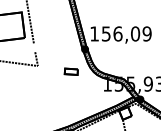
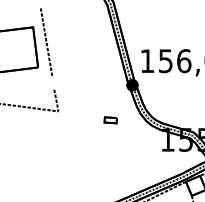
part: (70, 71) -> (109, 120), size x0.6

